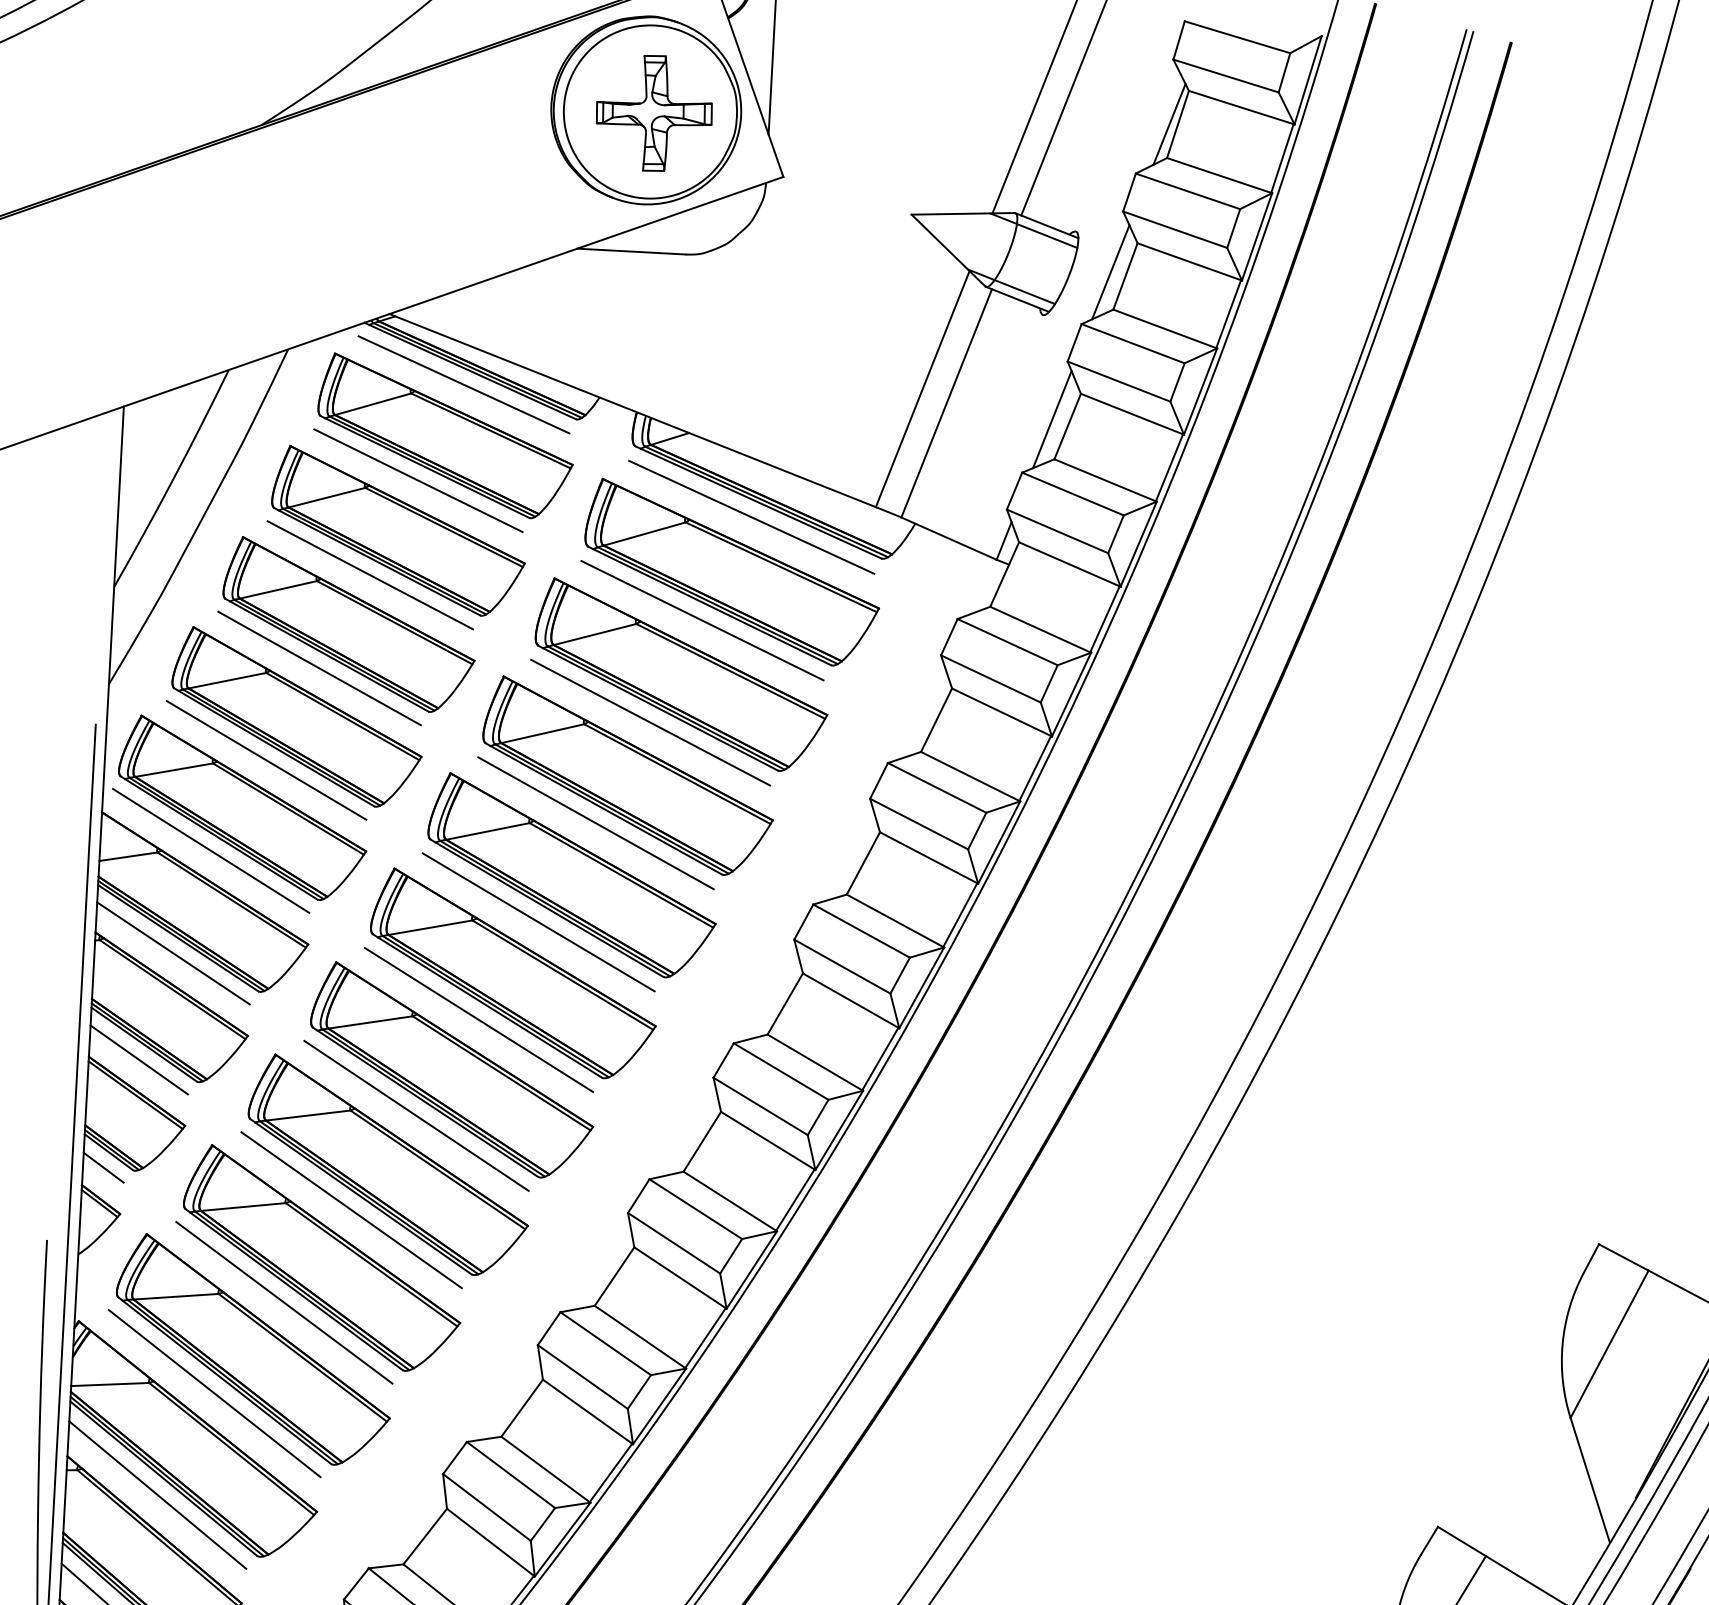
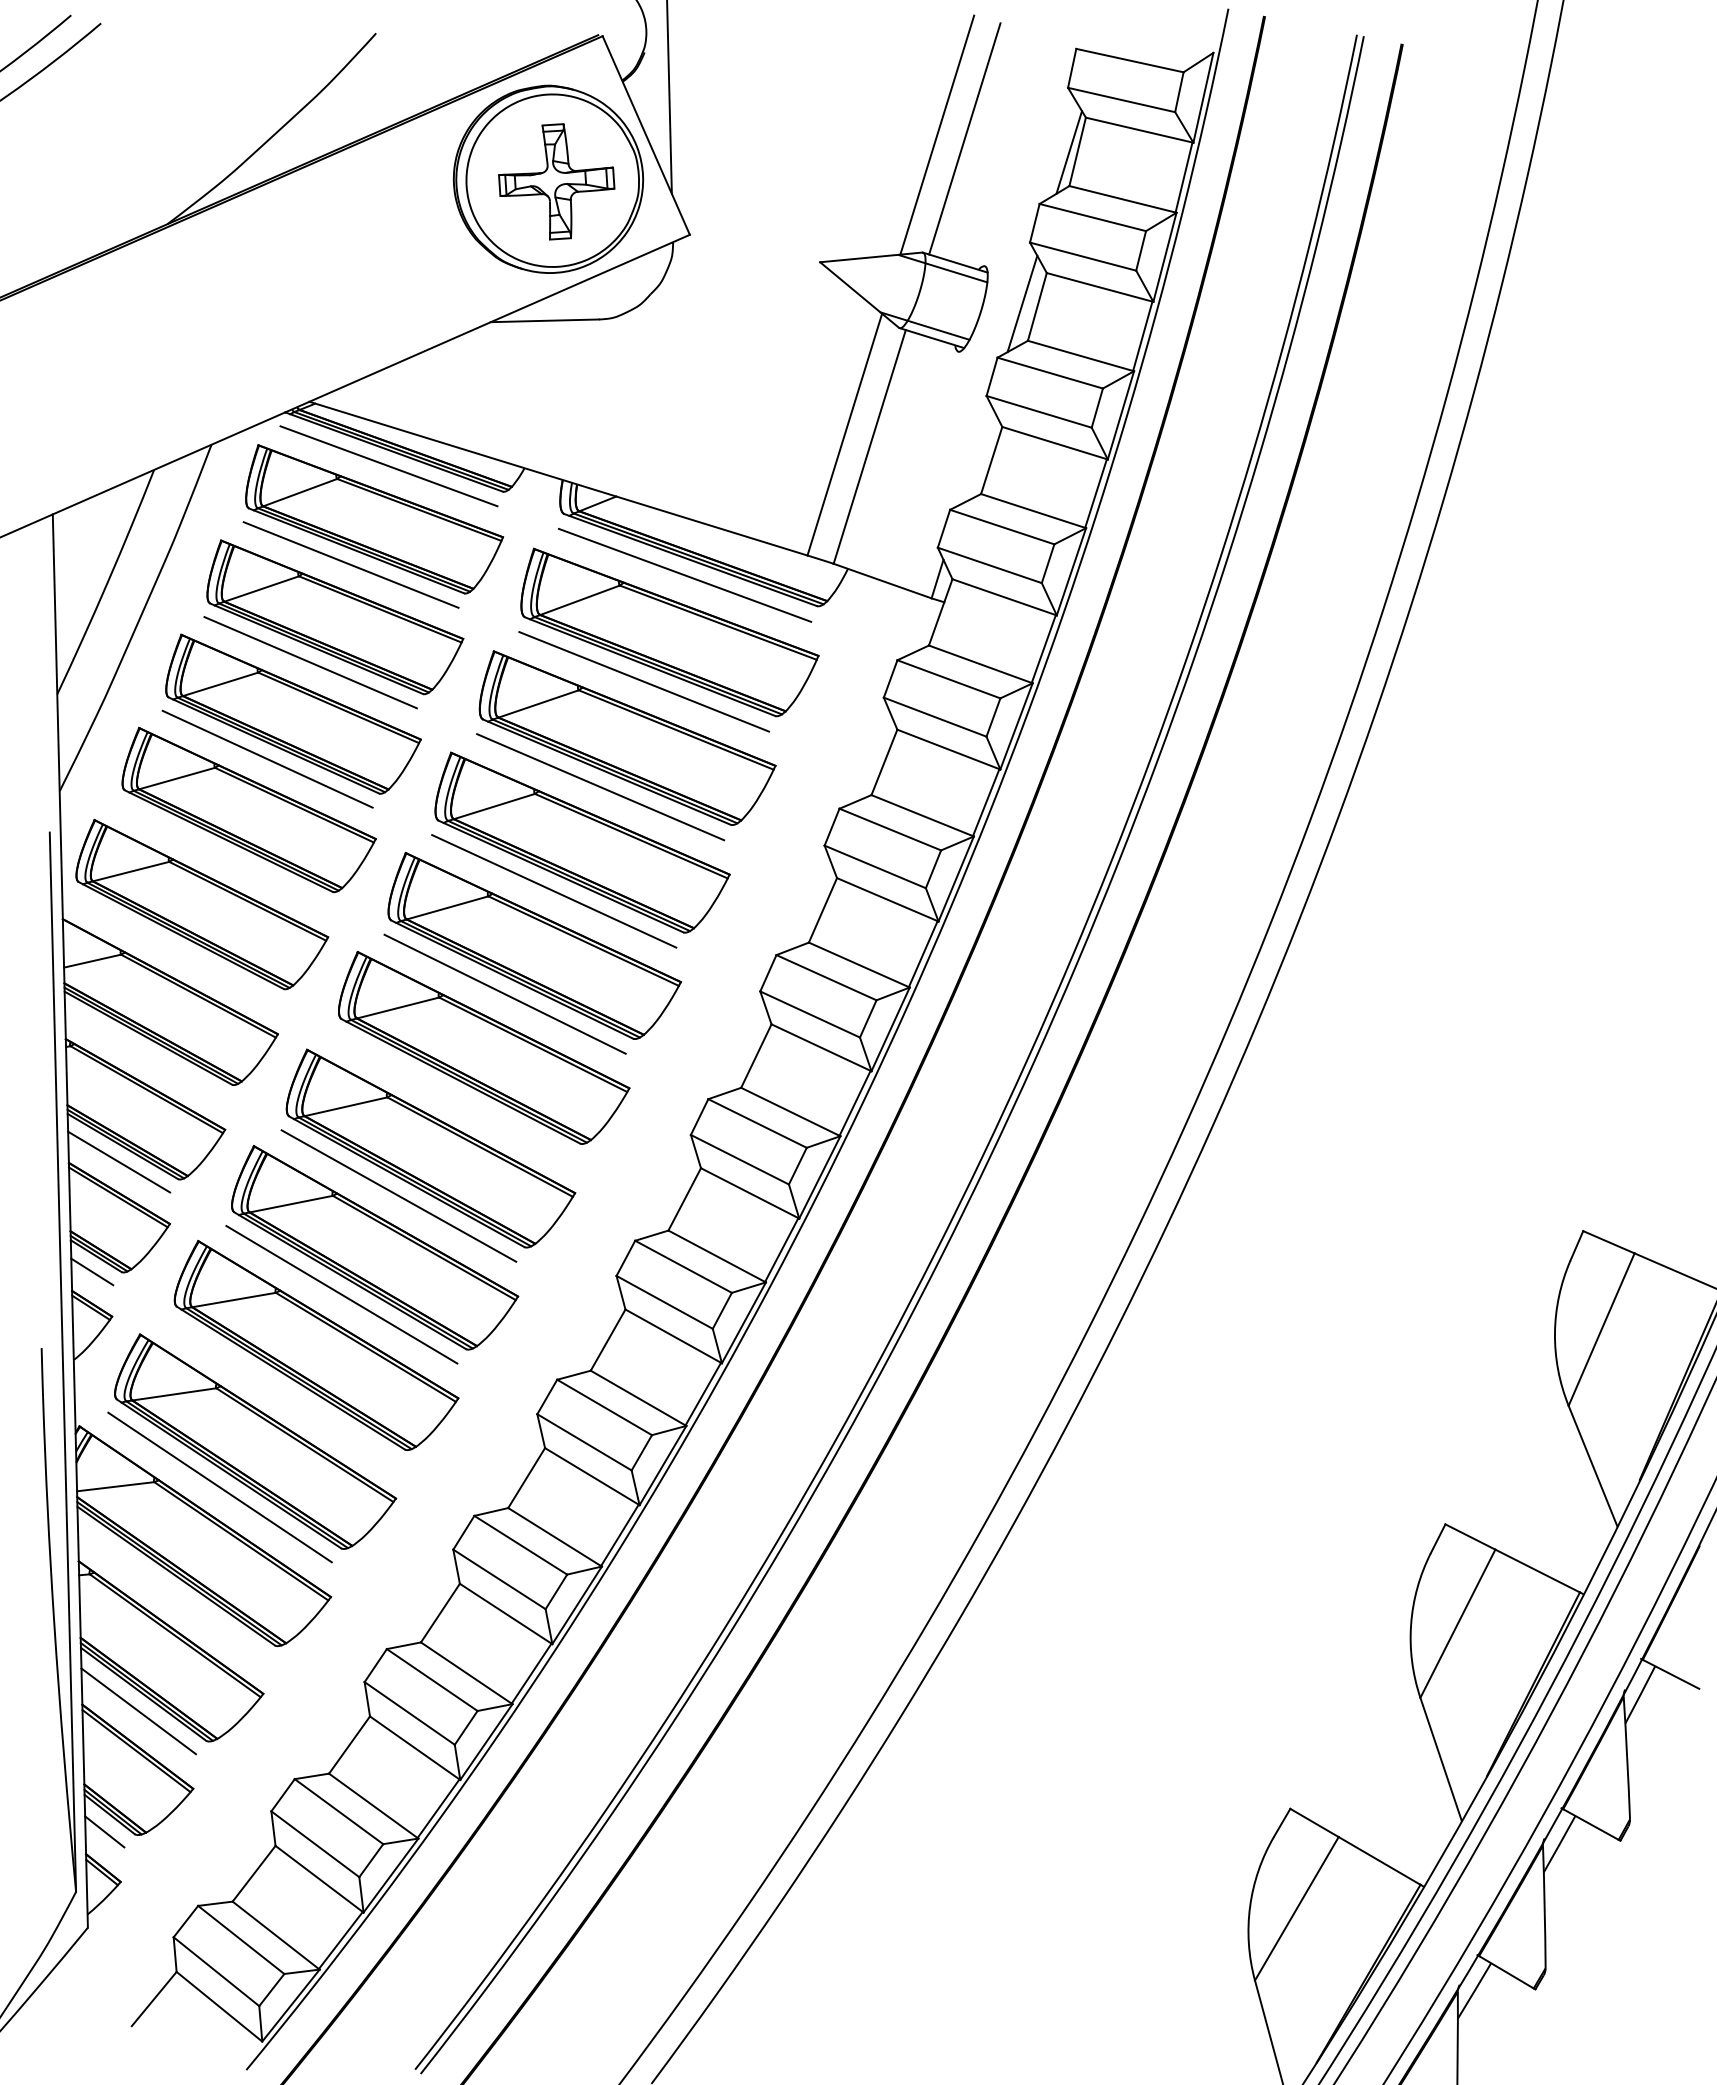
line: (1051, 419) -> (975, 454), removed
line: (265, 760) -> (221, 854), removed
line: (210, 850) -> (173, 948), removed
line: (173, 953) -> (144, 1053), removed
line: (479, 1019) -> (453, 1095), removed
line: (283, 1302) -> (281, 1391), removed
line: (157, 1494) -> (171, 1592), removed

